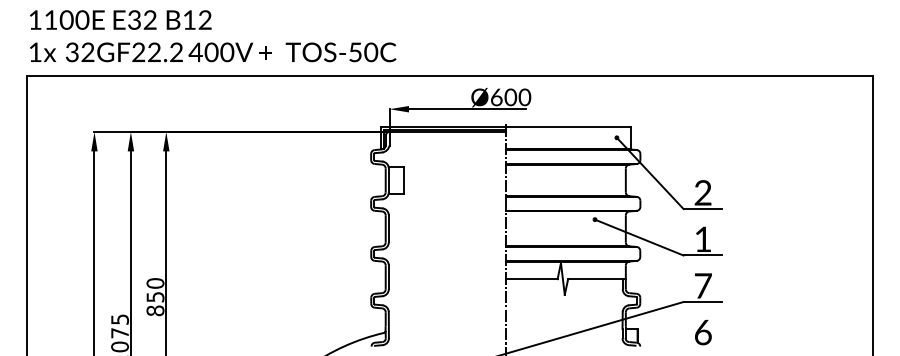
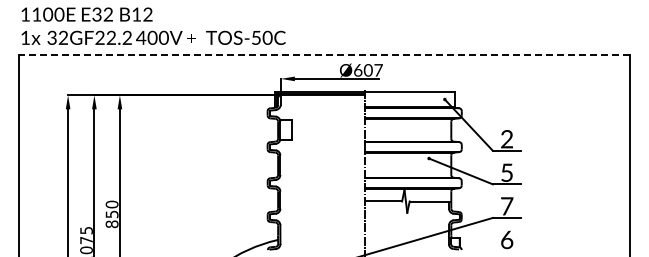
line: (450, 75) -> (324, 54), solid -> dashed
text: (524, 97) -> (378, 70), Ø600 -> Ø607
text: (702, 239) -> (506, 172), 1 -> 5

